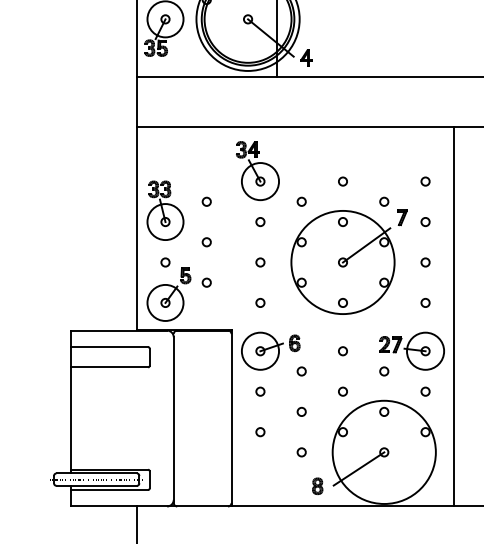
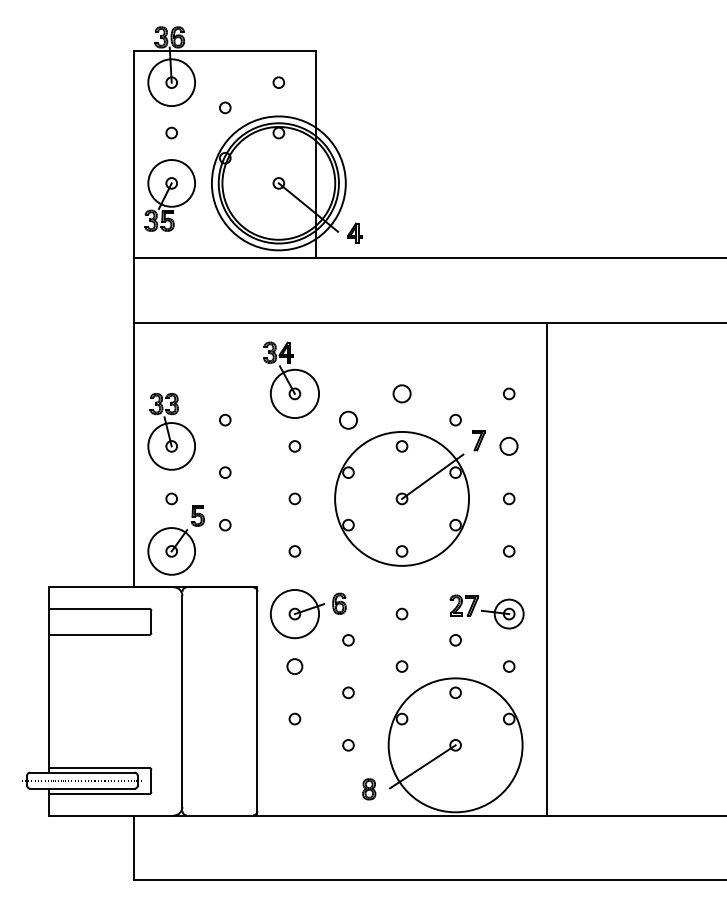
circle: (342, 181) -> (401, 393), size x1.6
circle: (301, 201) -> (348, 419), size x1.6
circle: (425, 222) -> (509, 446), size x1.6
circle: (425, 350) -> (509, 613), size x0.6
circle: (260, 391) -> (294, 666), size x1.4

